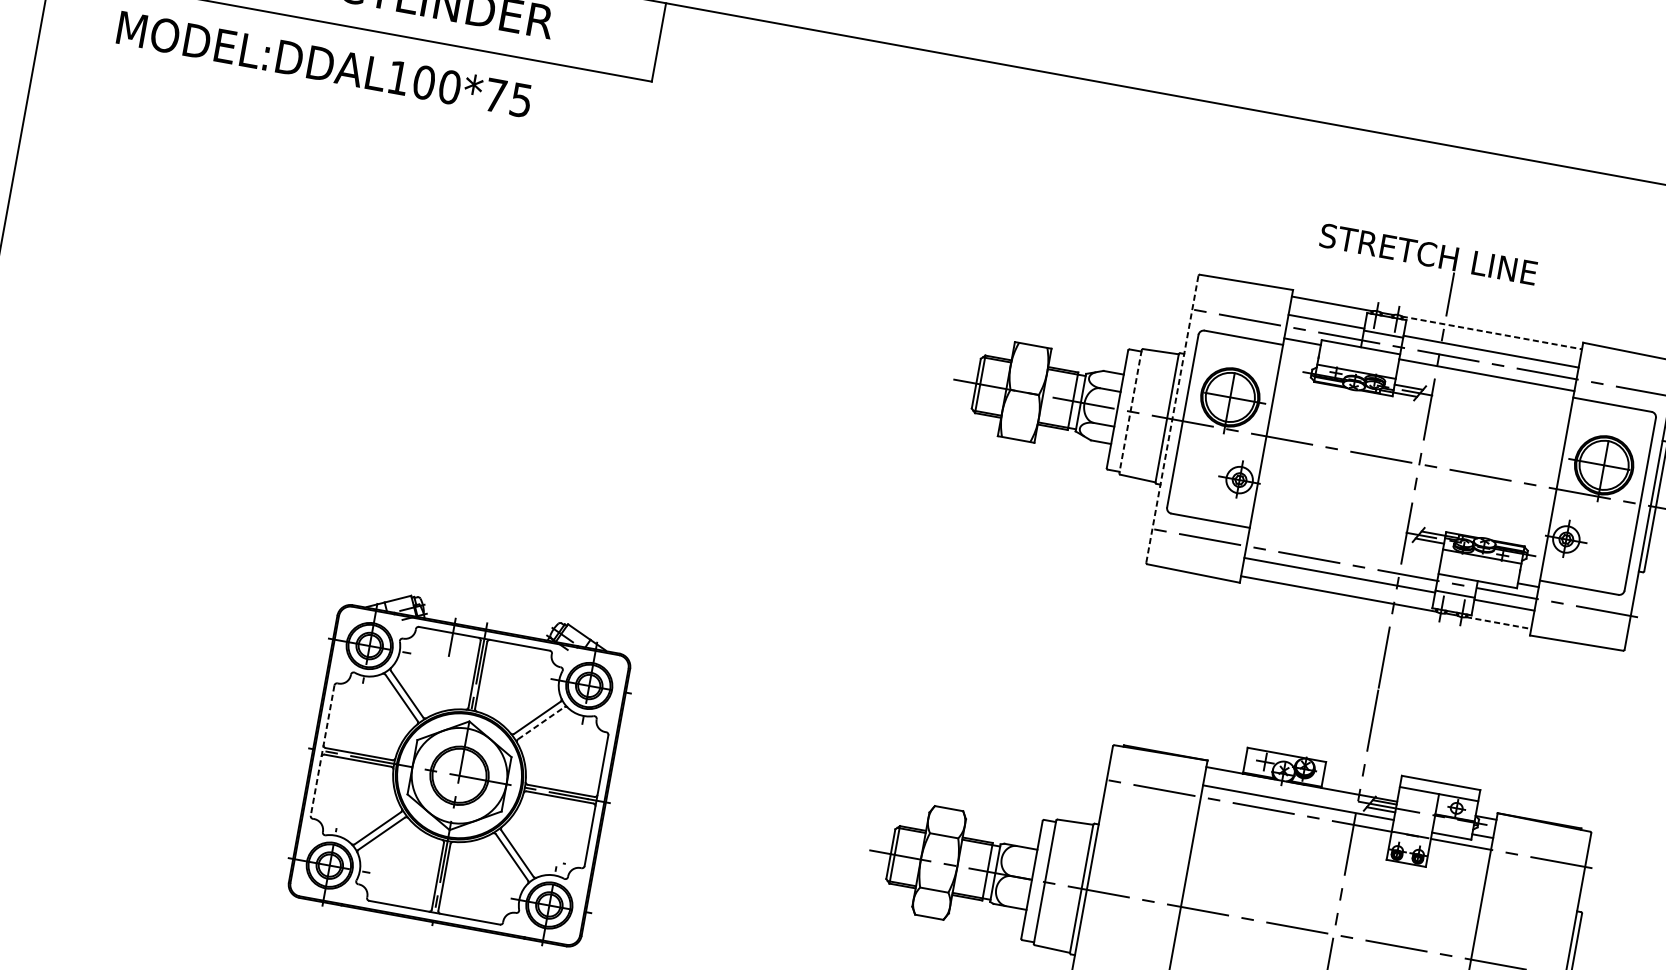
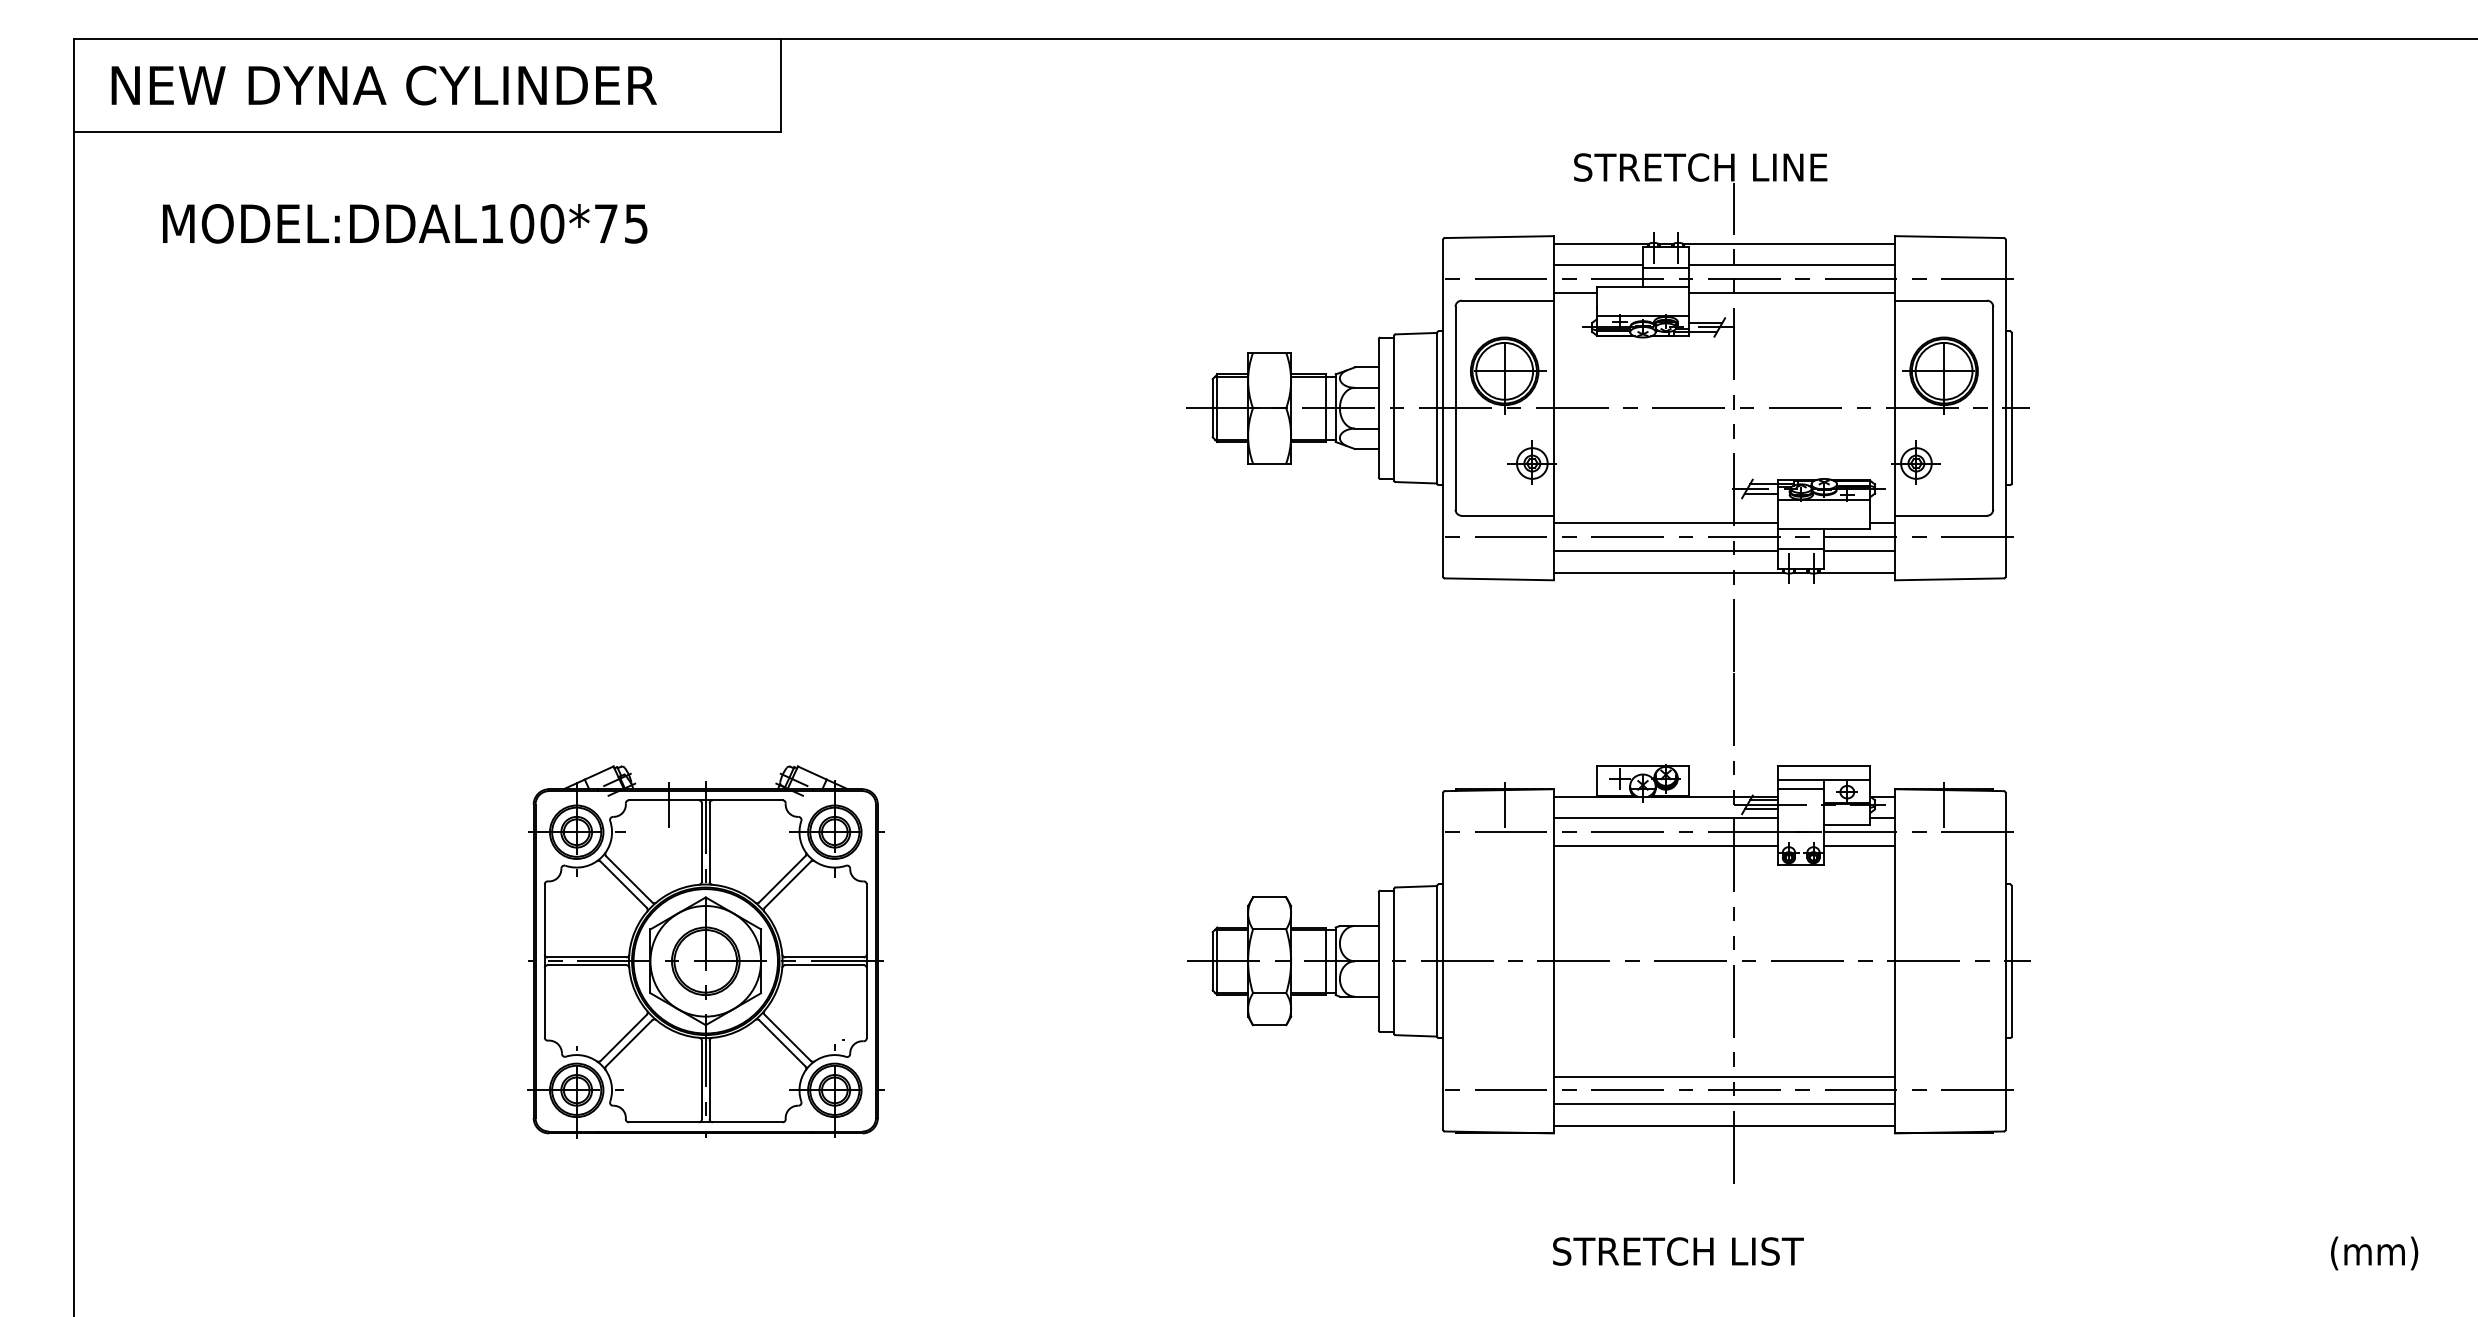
text: (324, 64) -> (405, 223), moved
line: (1492, 332) -> (1789, 243), dashed -> solid
line: (1130, 411) -> (1394, 408), dashed -> solid
line: (1172, 419) -> (1443, 408), dashed -> solid
line: (1343, 551) -> (1665, 523), added
line: (1499, 623) -> (1857, 572), dashed -> solid
line: (540, 723) -> (787, 884), dashed -> solid
line: (322, 751) -> (544, 961), dashed -> solid
line: (1163, 766) -> (1504, 805), added
line: (1418, 798) -> (1801, 788), added
line: (1293, 826) -> (1665, 846), added
line: (1537, 834) -> (1944, 805), added
line: (1458, 856) -> (1859, 846), added

